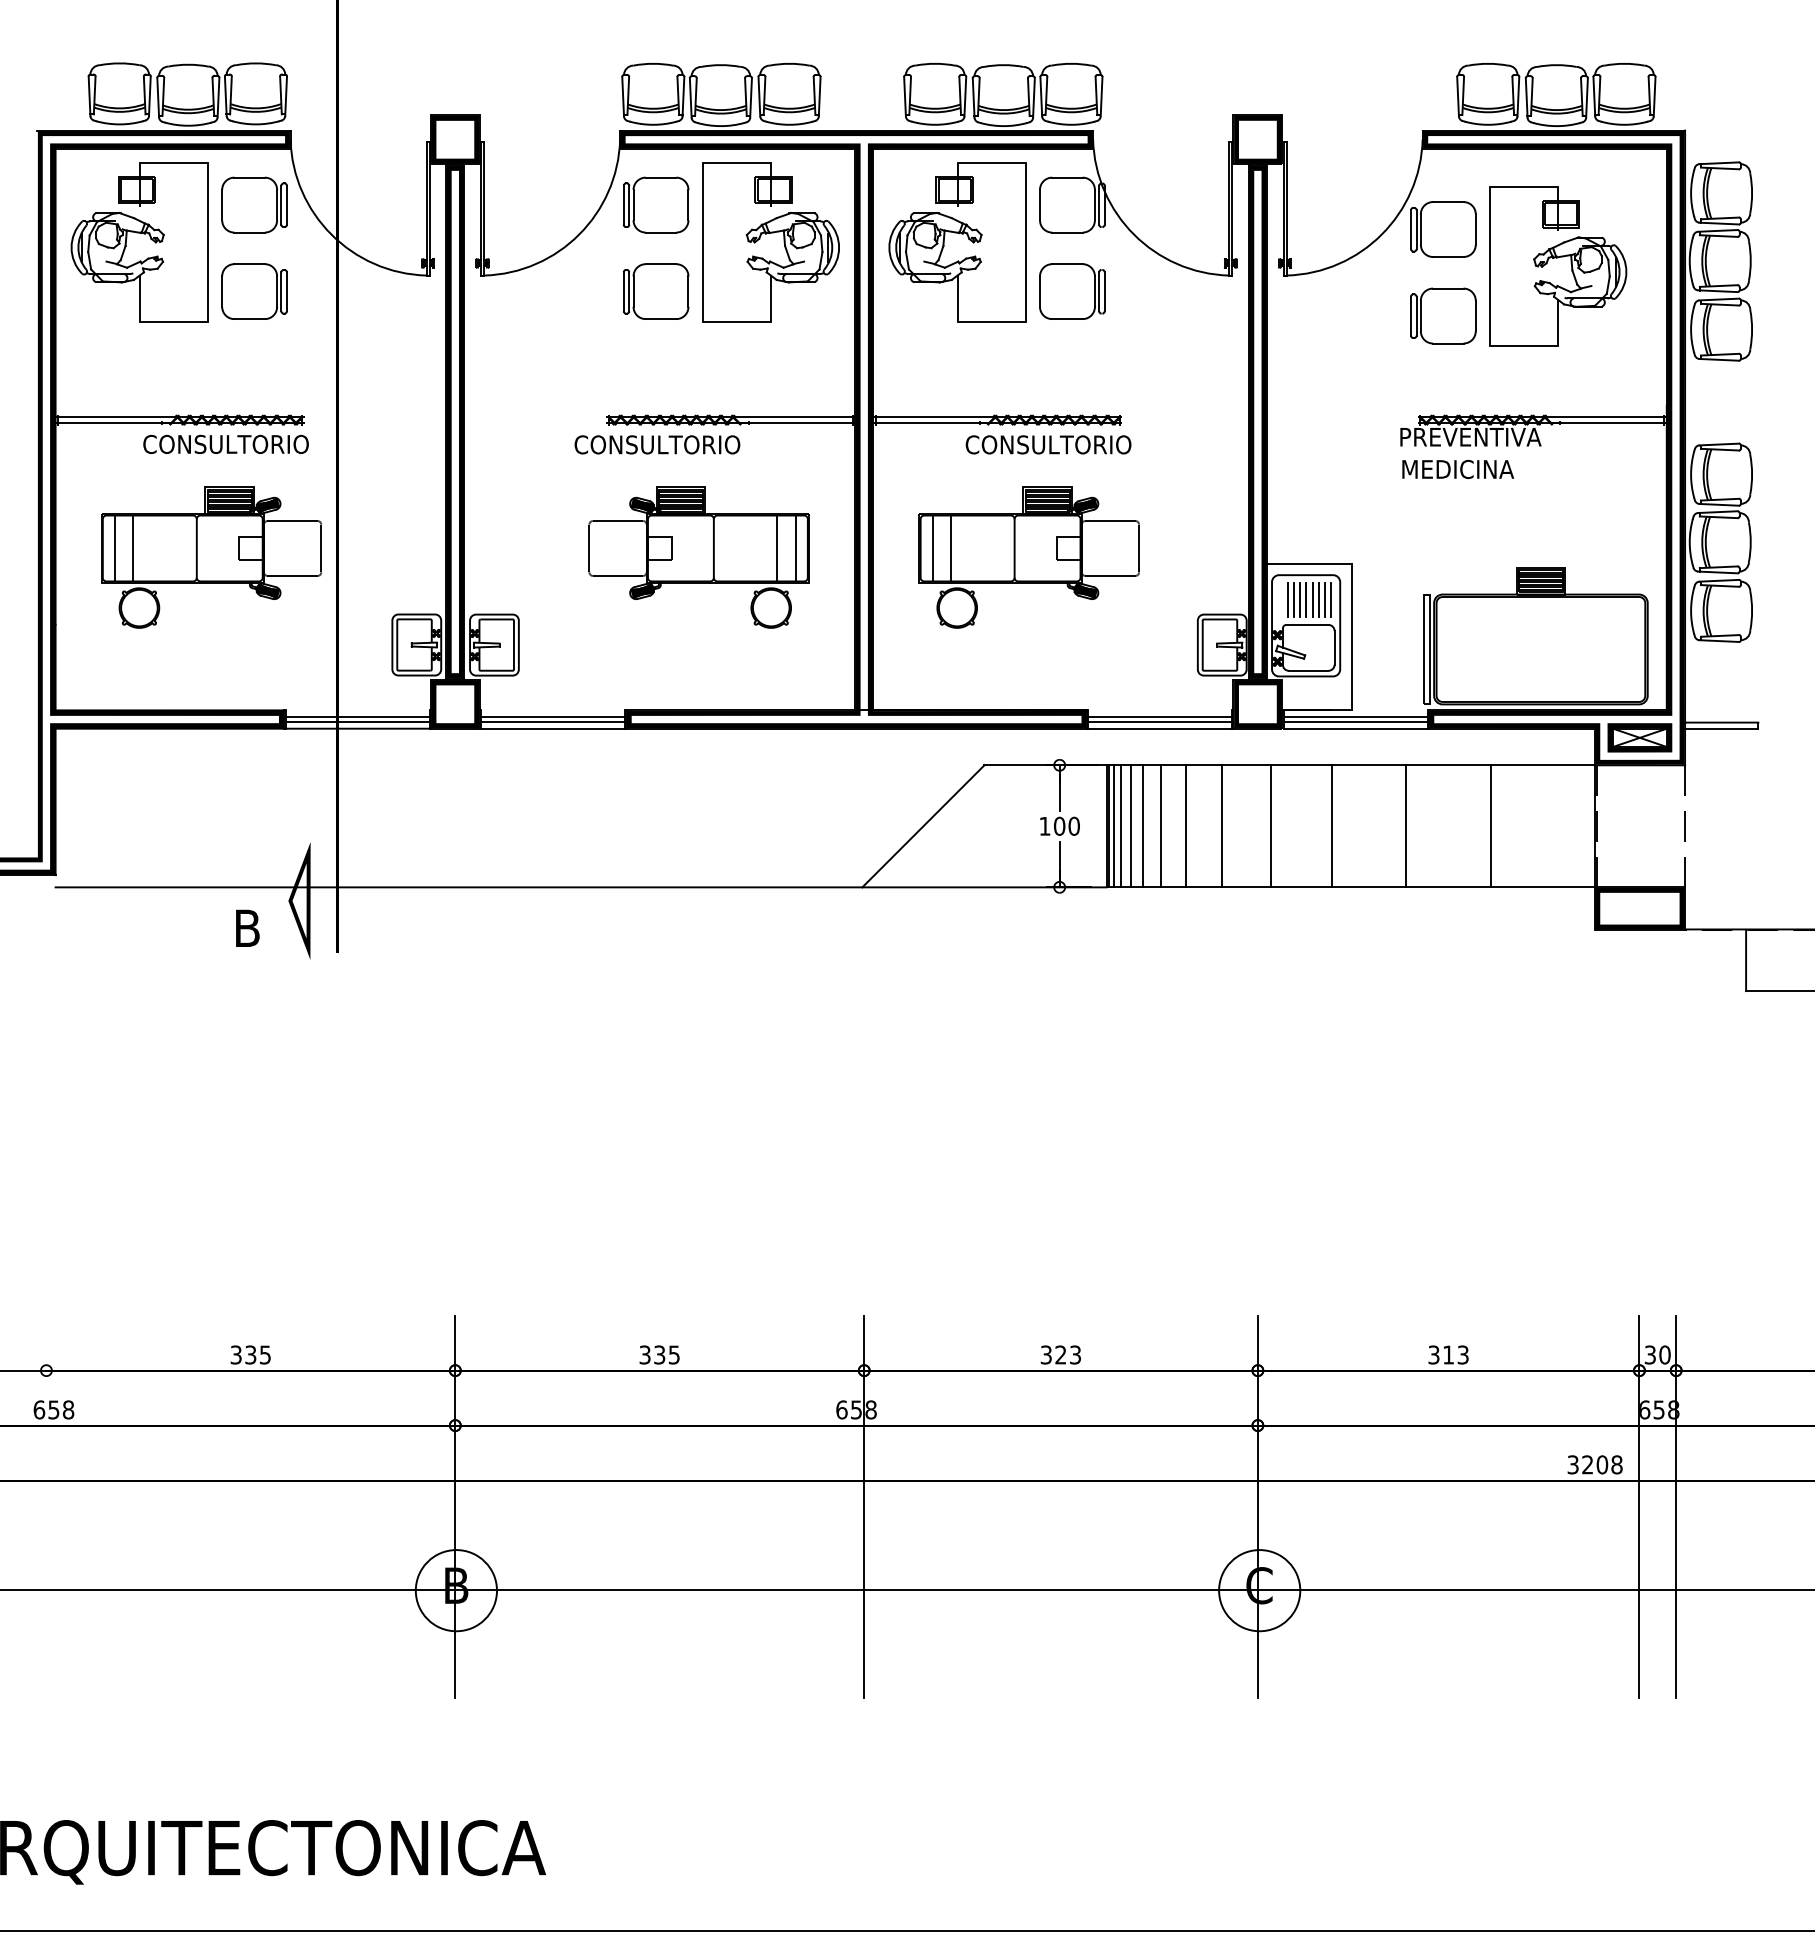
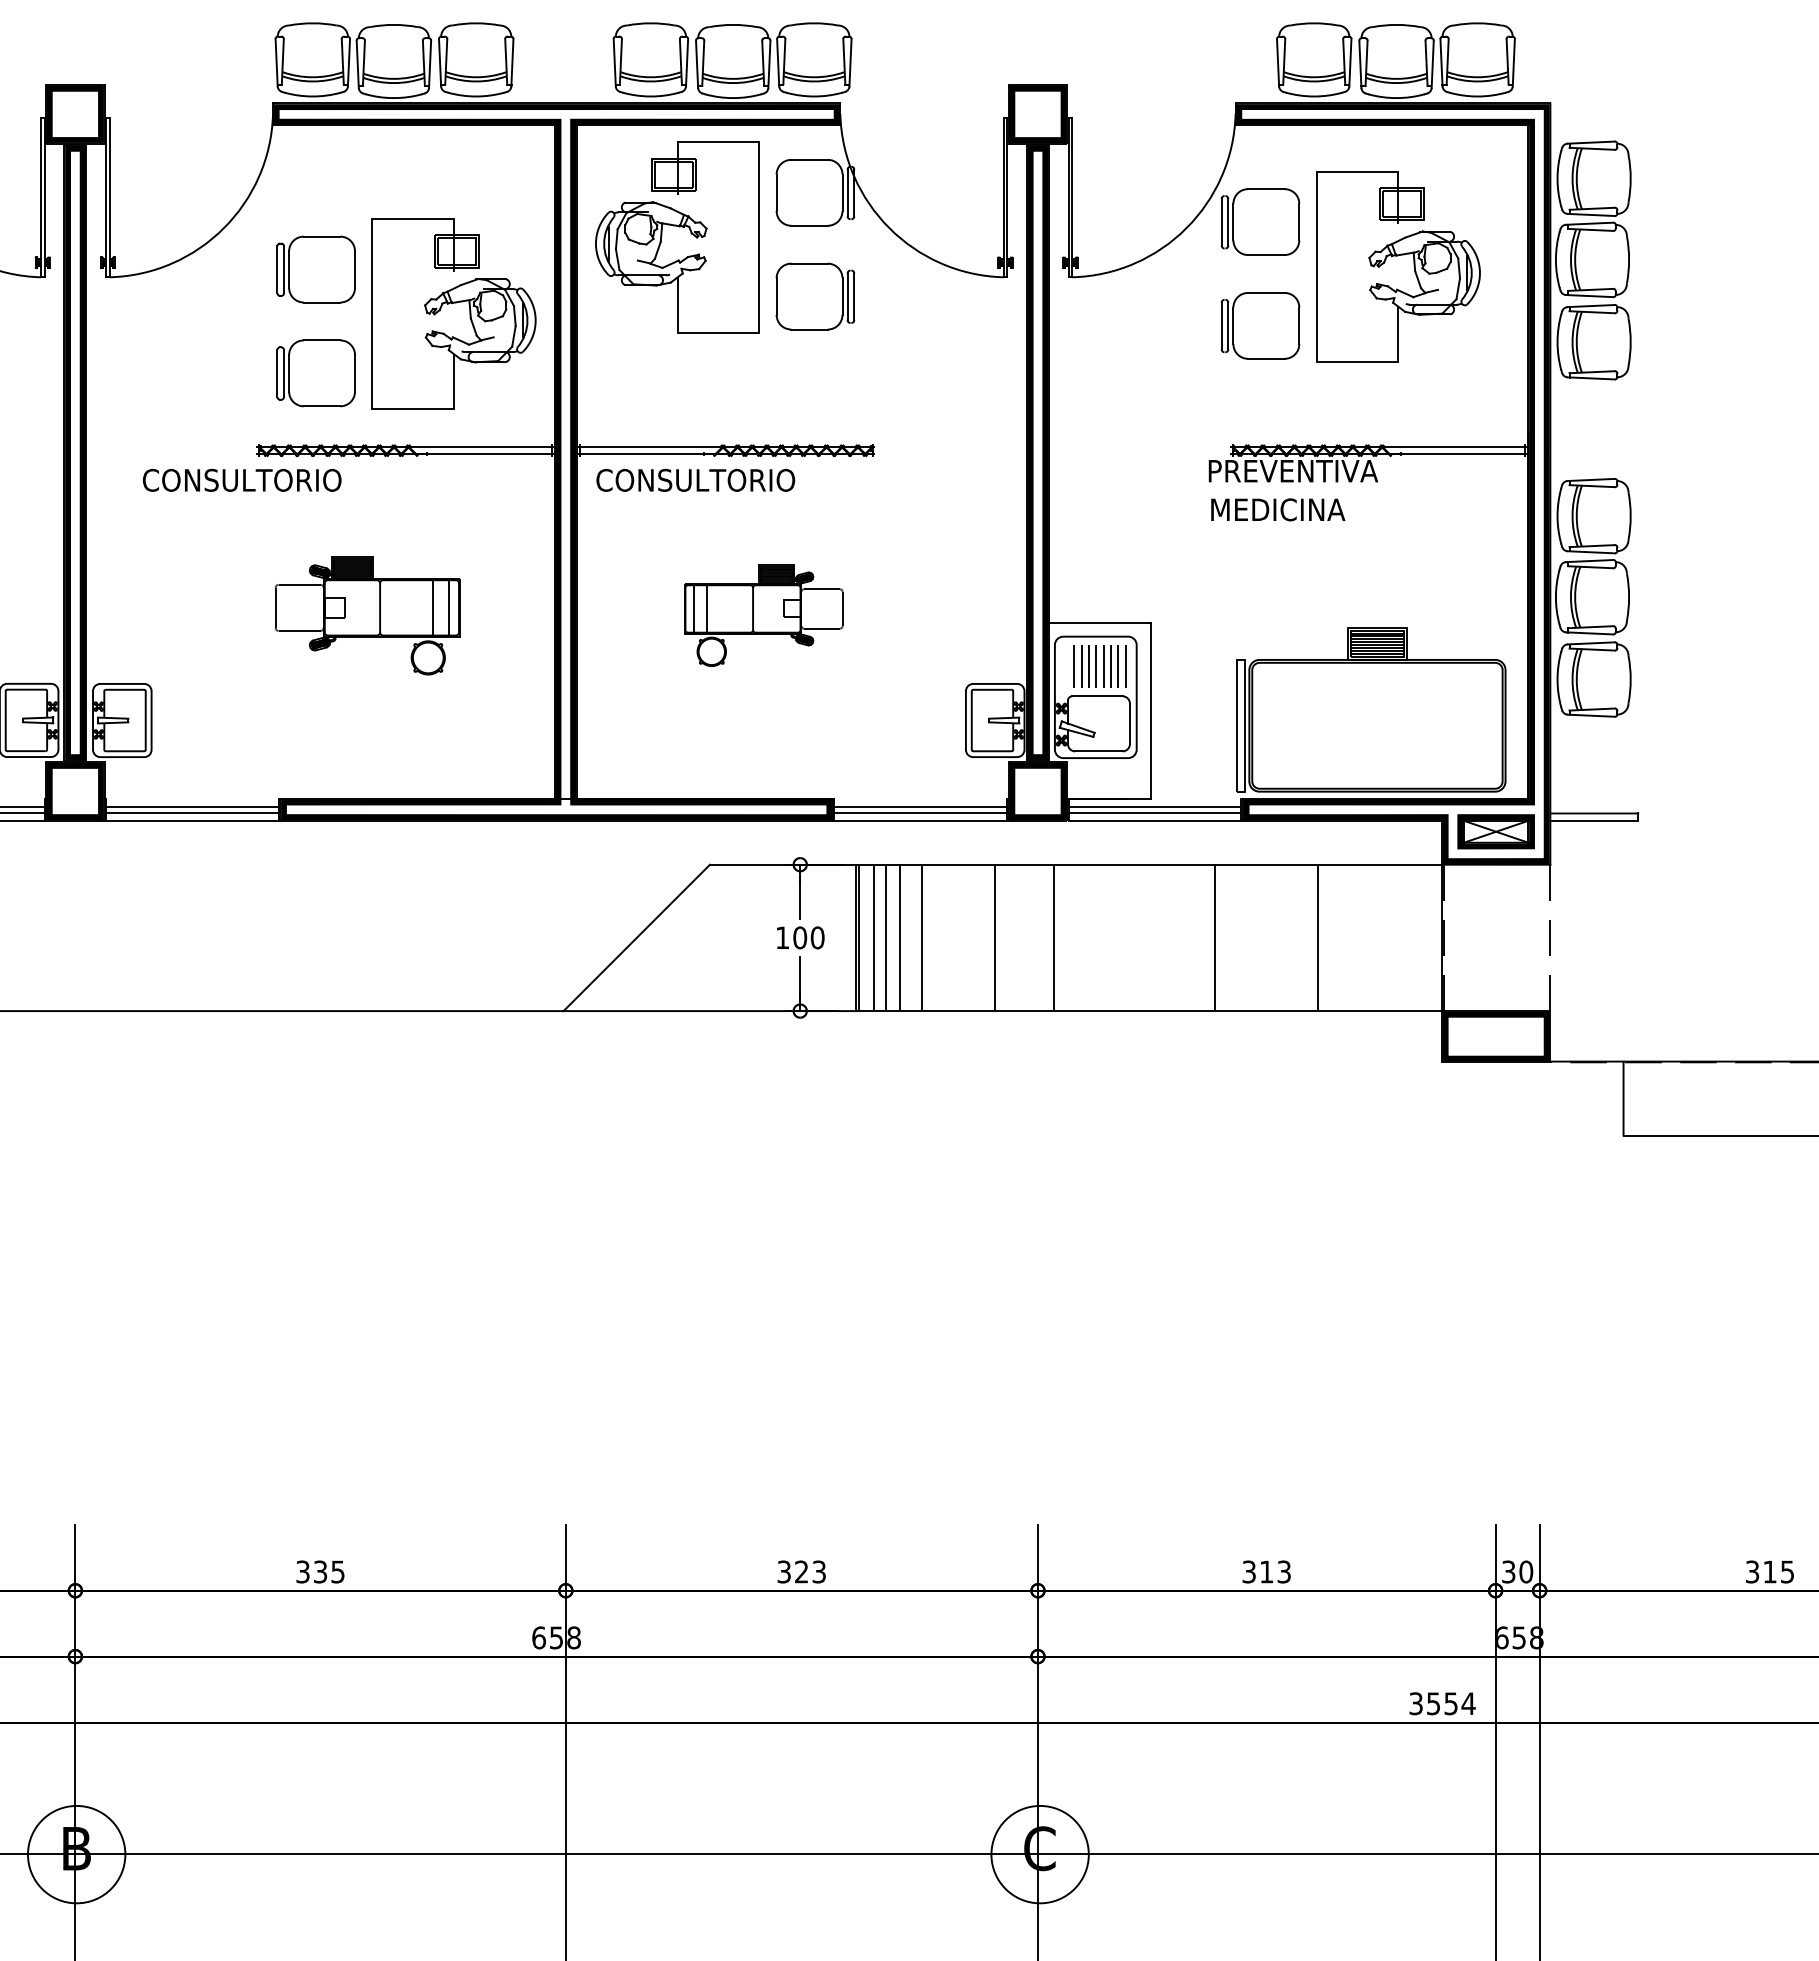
part: (746, 237) -> (424, 308), moved
text: (657, 444) -> (242, 479), moved
text: (1048, 444) -> (695, 479), moved
part: (698, 557) -> (367, 615), size x0.7
part: (1028, 557) -> (762, 615), size x0.6
line: (1113, 826) -> (864, 938), removed
line: (1185, 826) -> (951, 938), removed
line: (1332, 826) -> (1127, 938), removed
text: (1602, 1464) -> (1451, 1703), 3208 -> 3554

